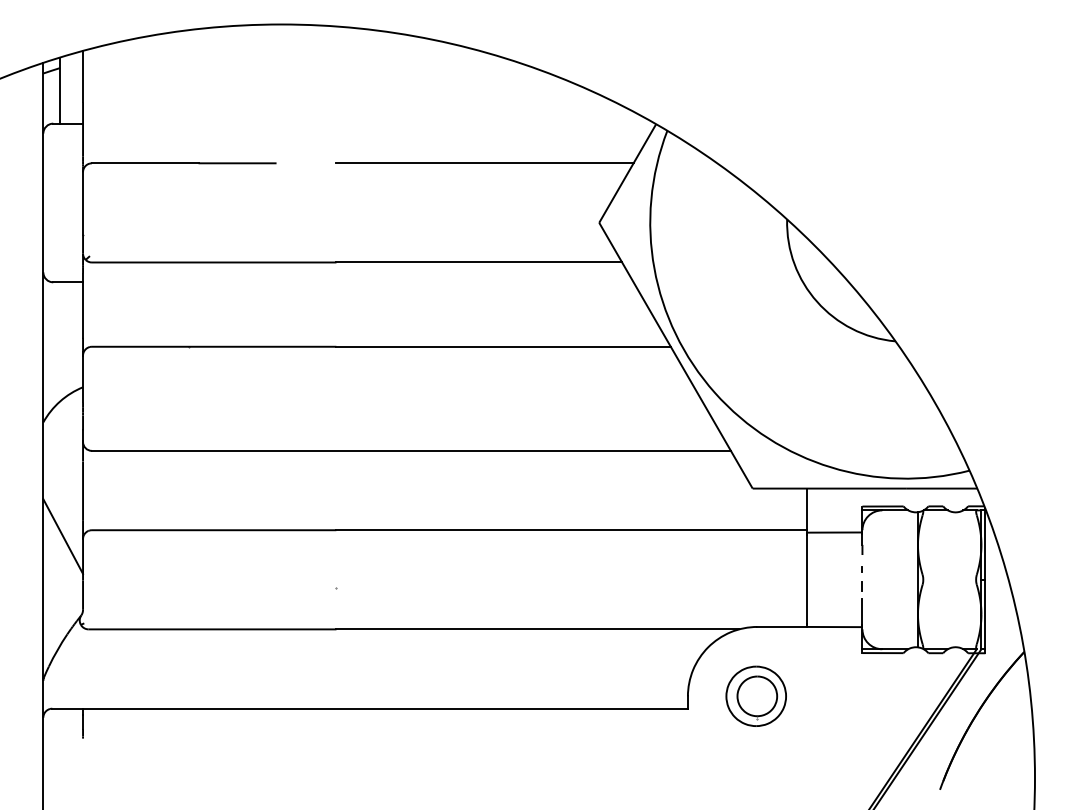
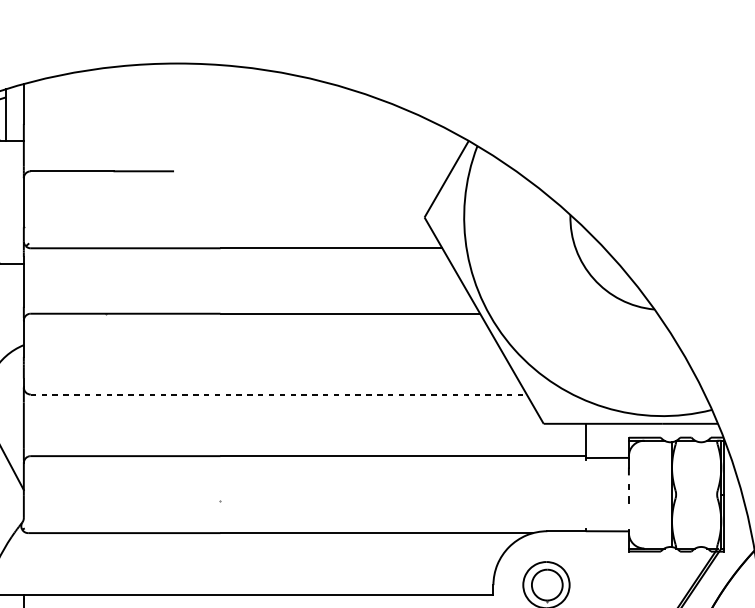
line: (484, 163) -> (335, 171), removed
line: (411, 450) -> (278, 394), solid -> dashed
line: (806, 579) -> (585, 494), removed
line: (862, 612) -> (628, 520), removed

